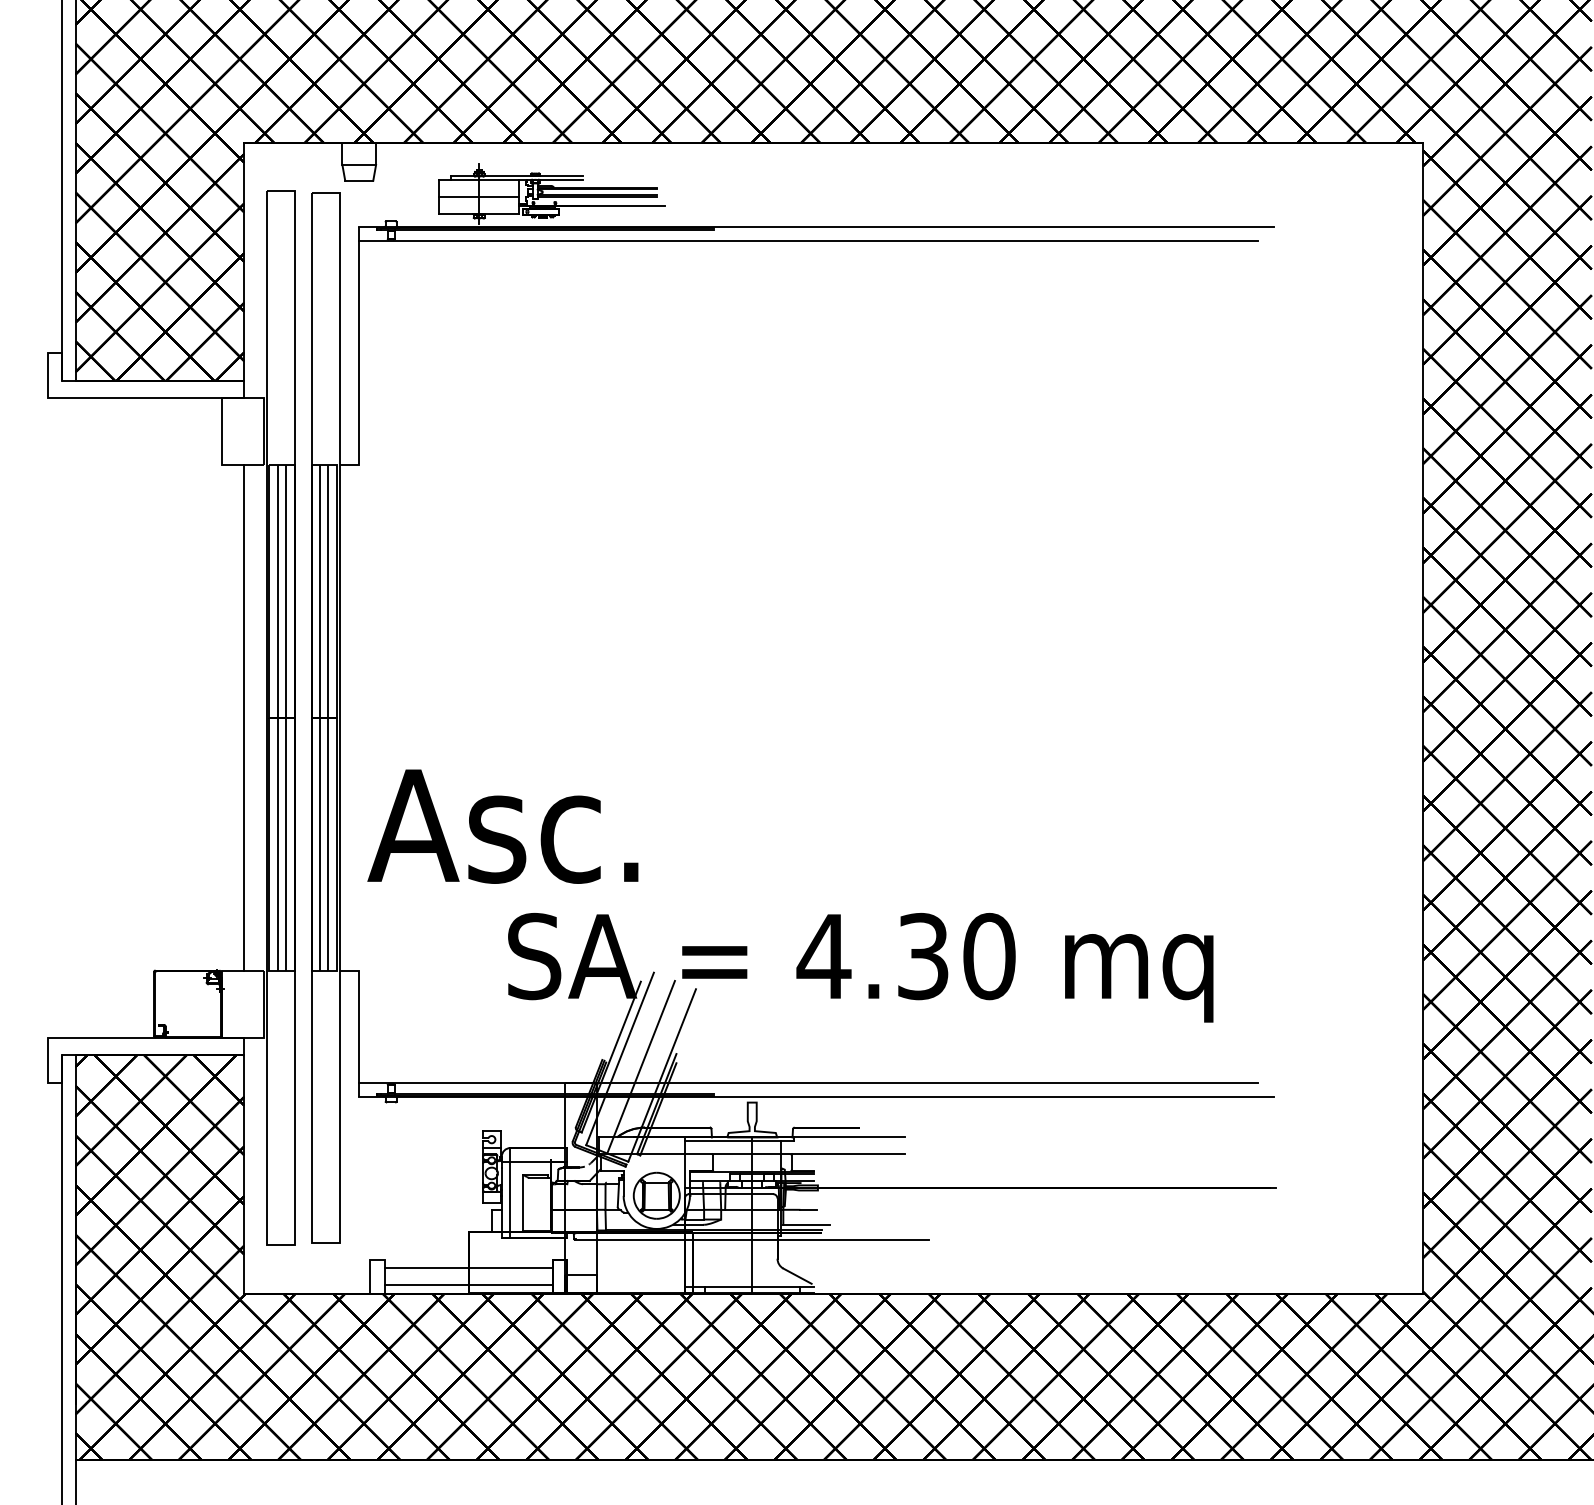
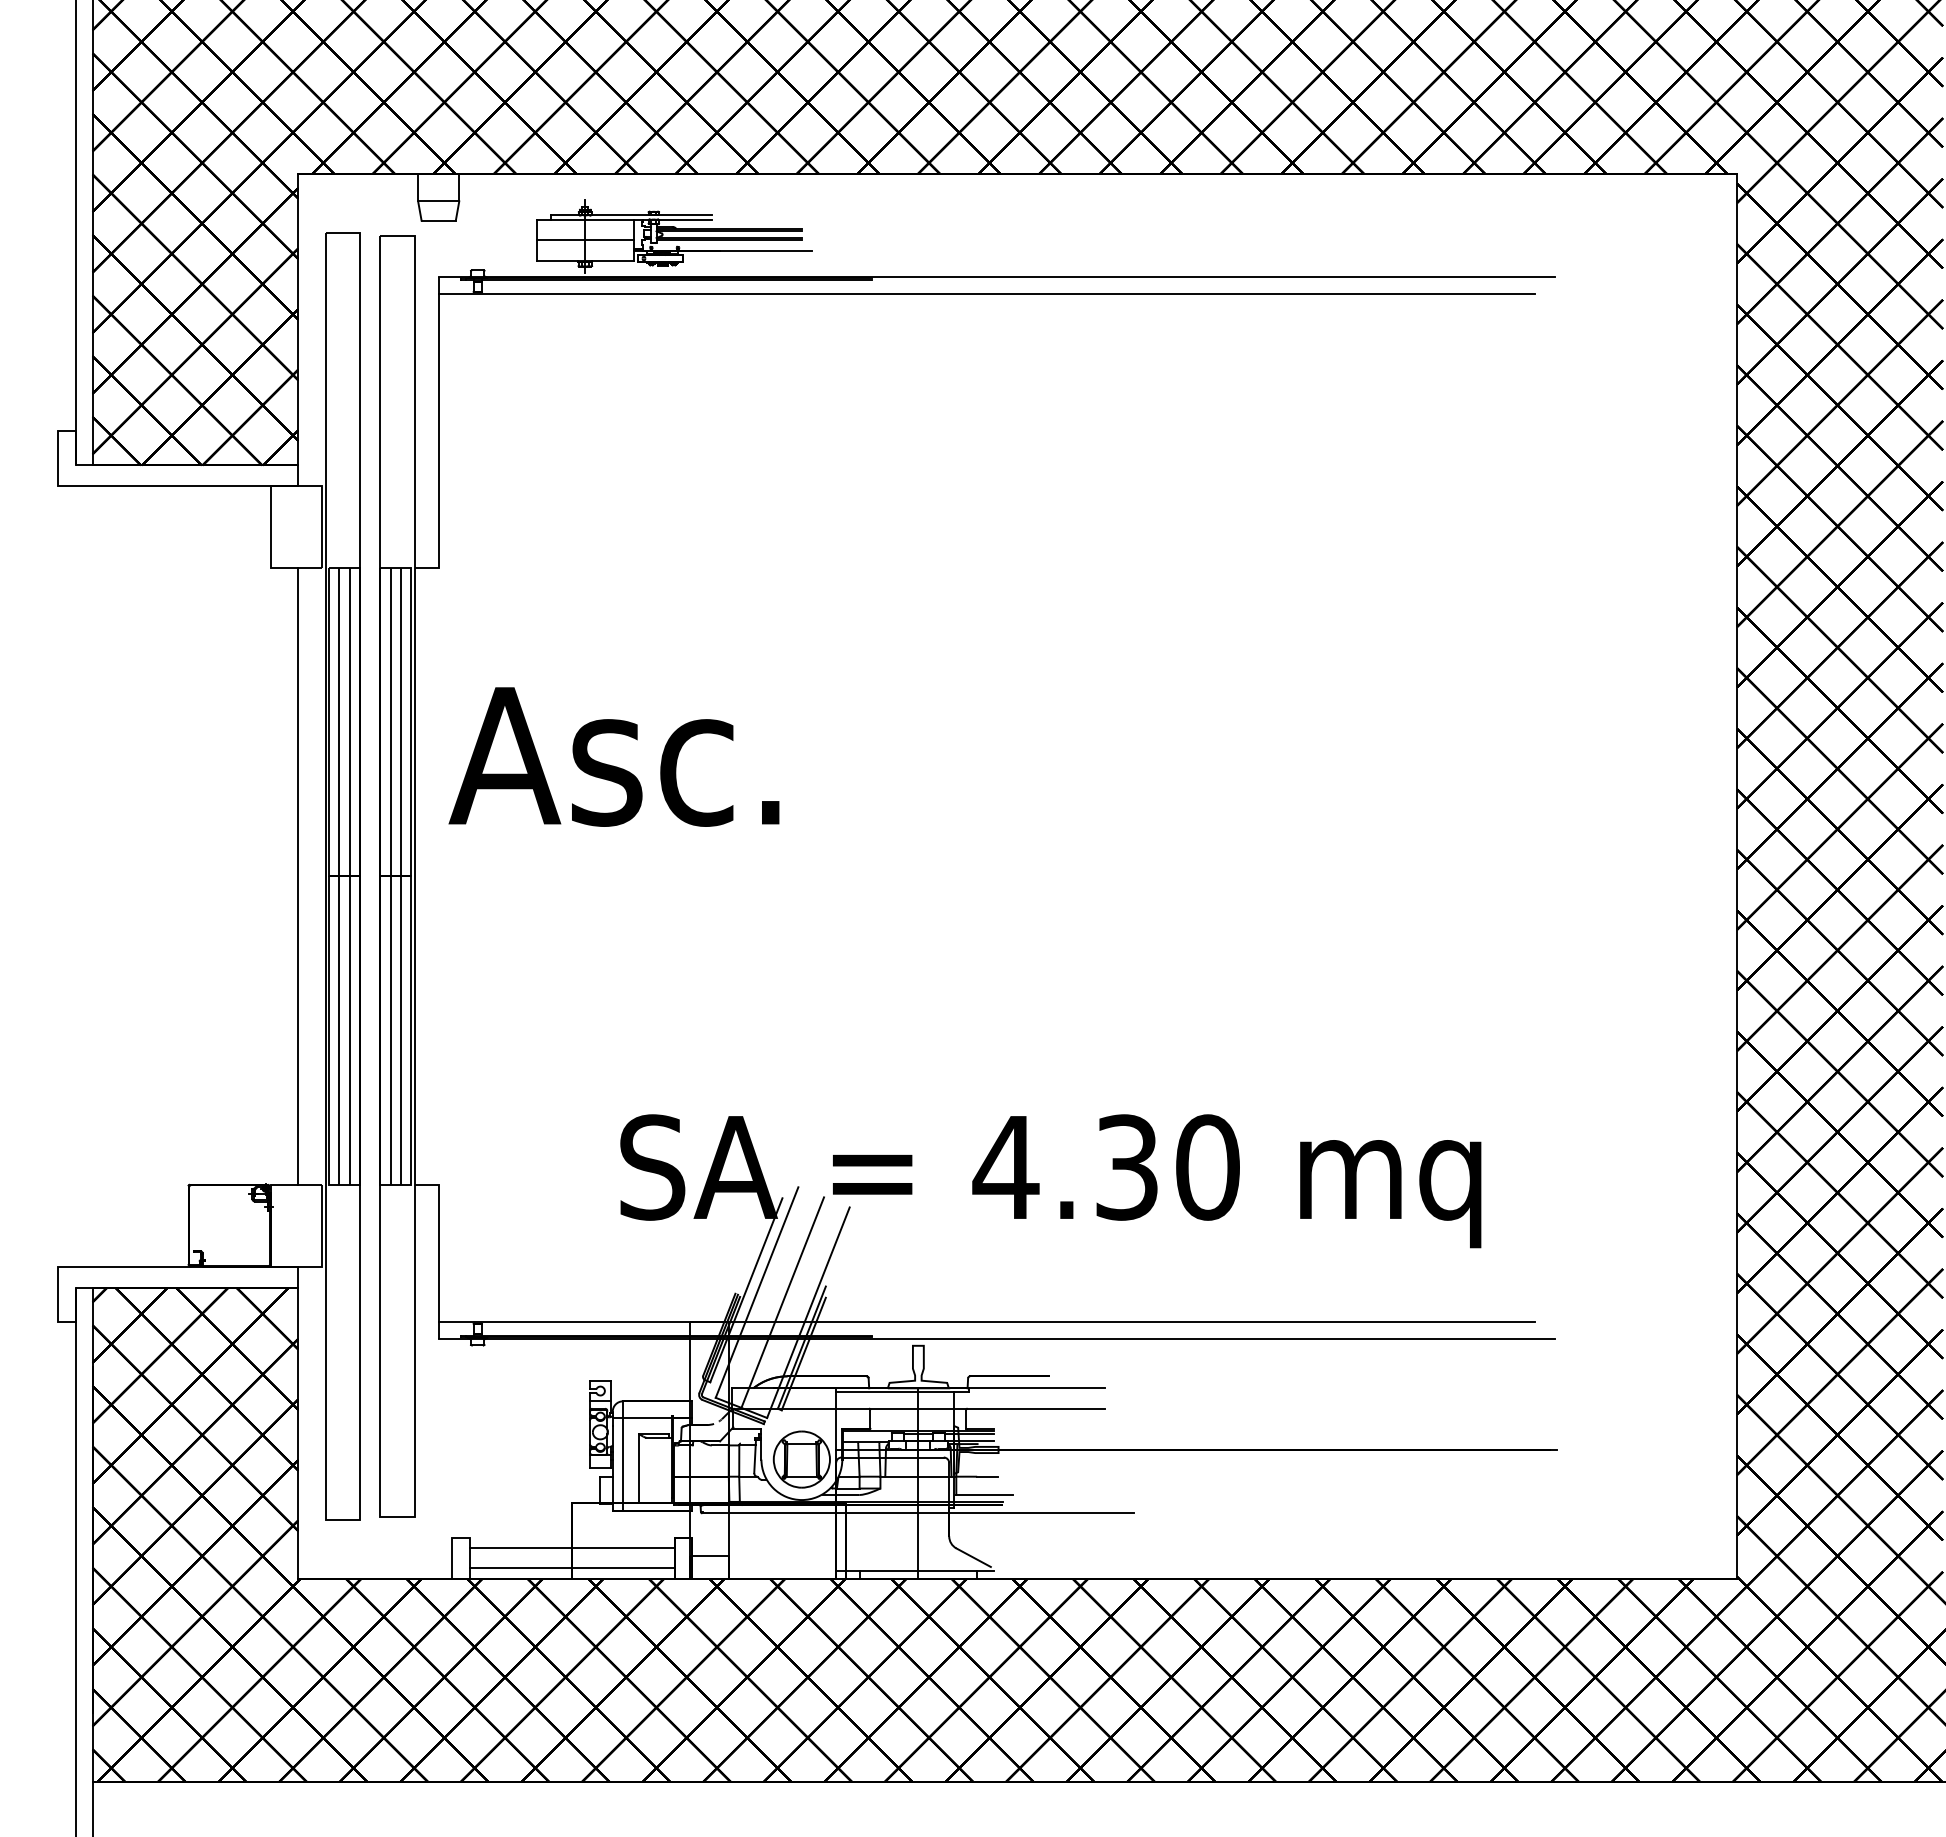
text: (502, 826) -> (613, 756), moved

